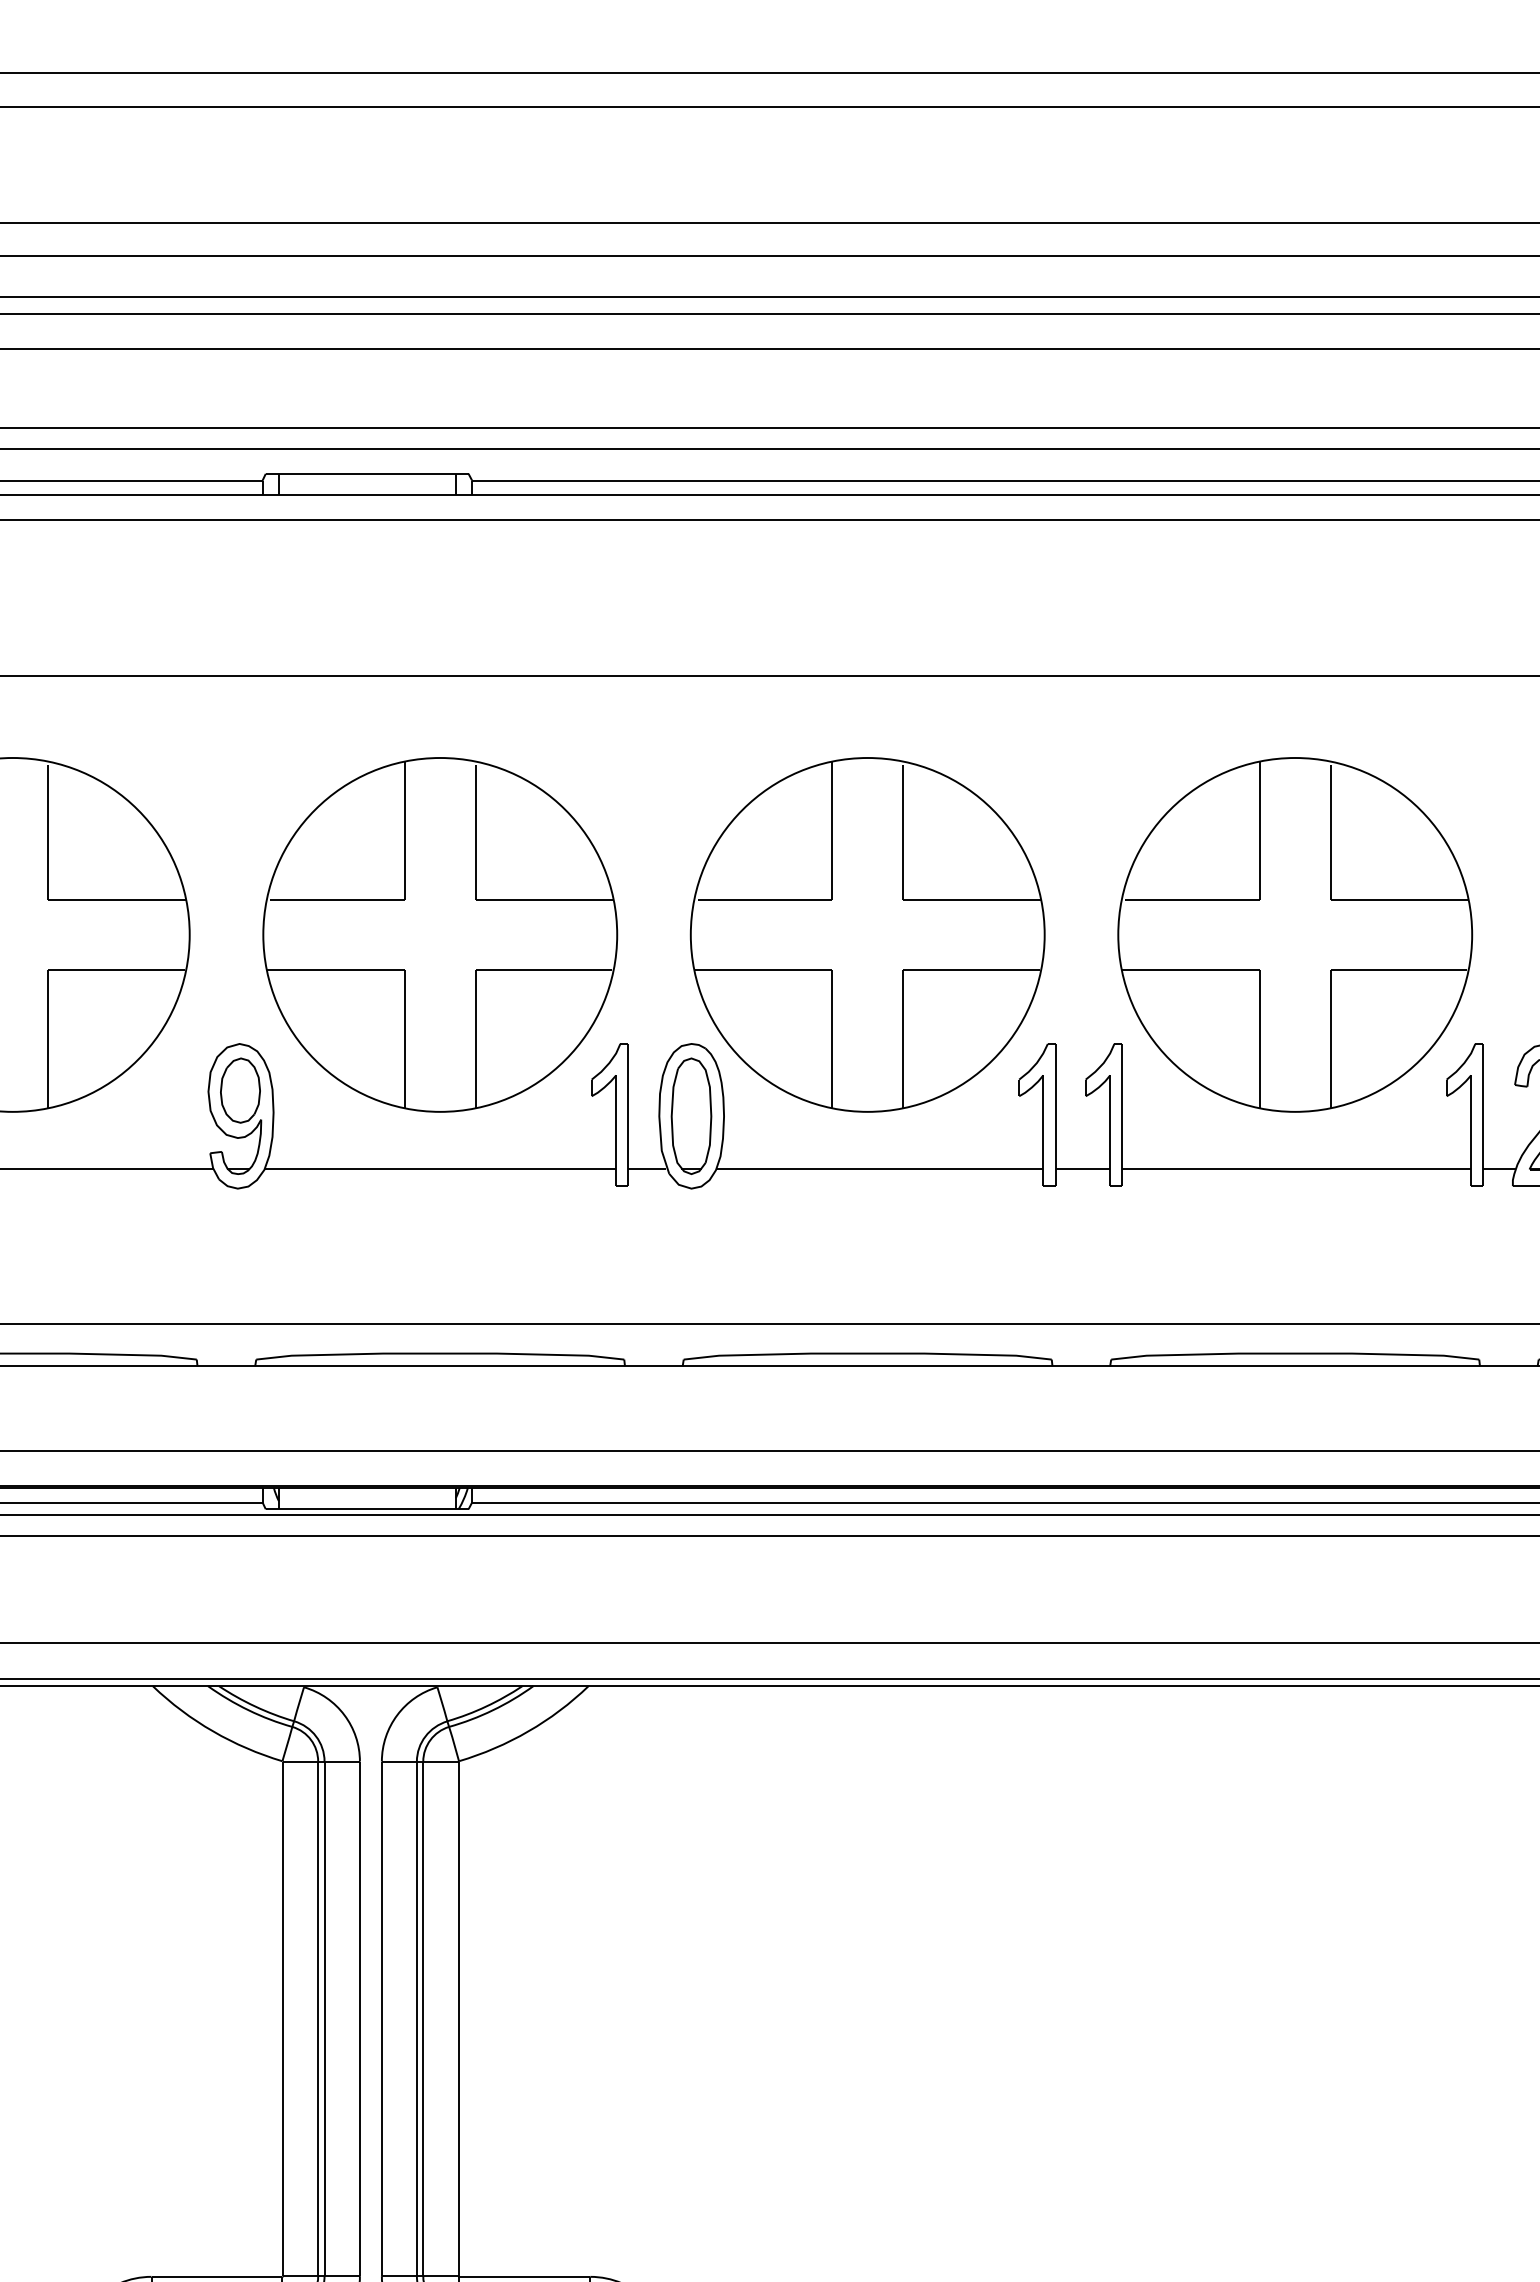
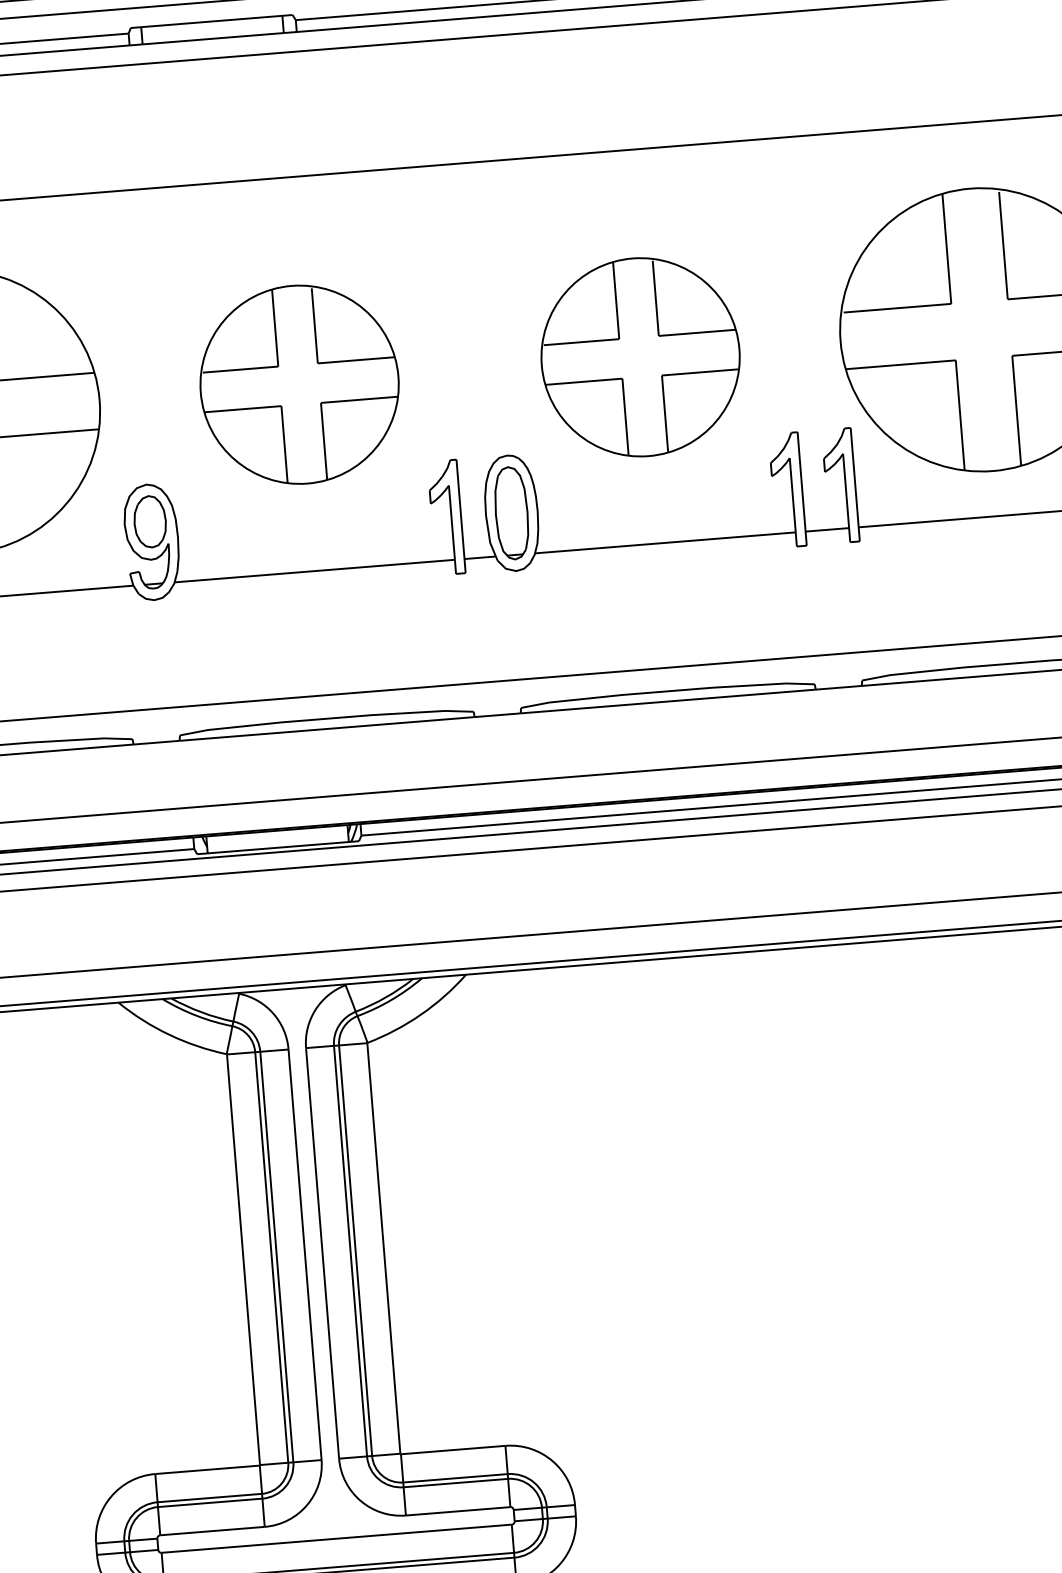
part: (440, 934) -> (299, 384), size x0.7
part: (867, 934) -> (640, 356), size x0.7

